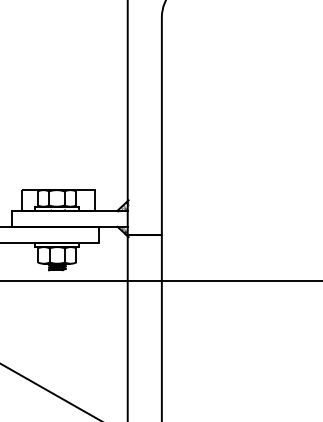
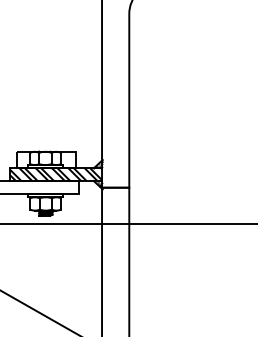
hatch: (69, 218) -> (55, 174), added

